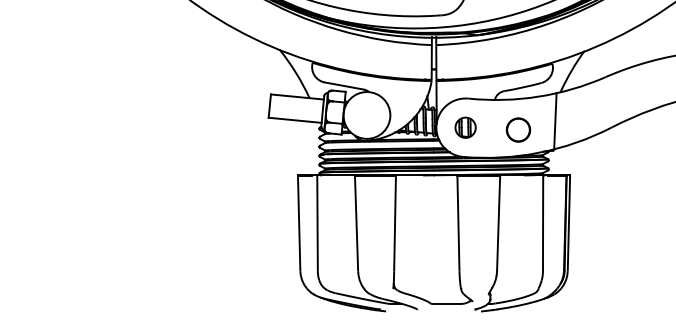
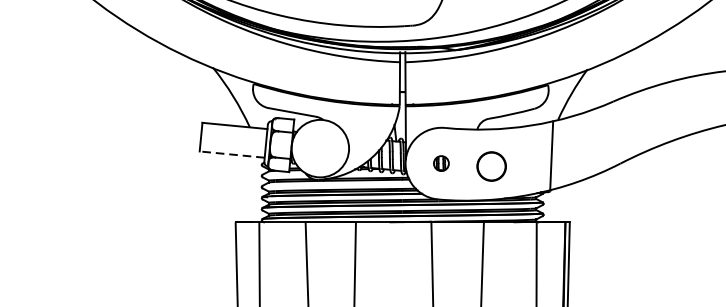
line: (295, 120) -> (232, 154), solid -> dashed
part: (465, 127) -> (441, 163), size x0.6
part: (518, 129) -> (491, 165), moved

